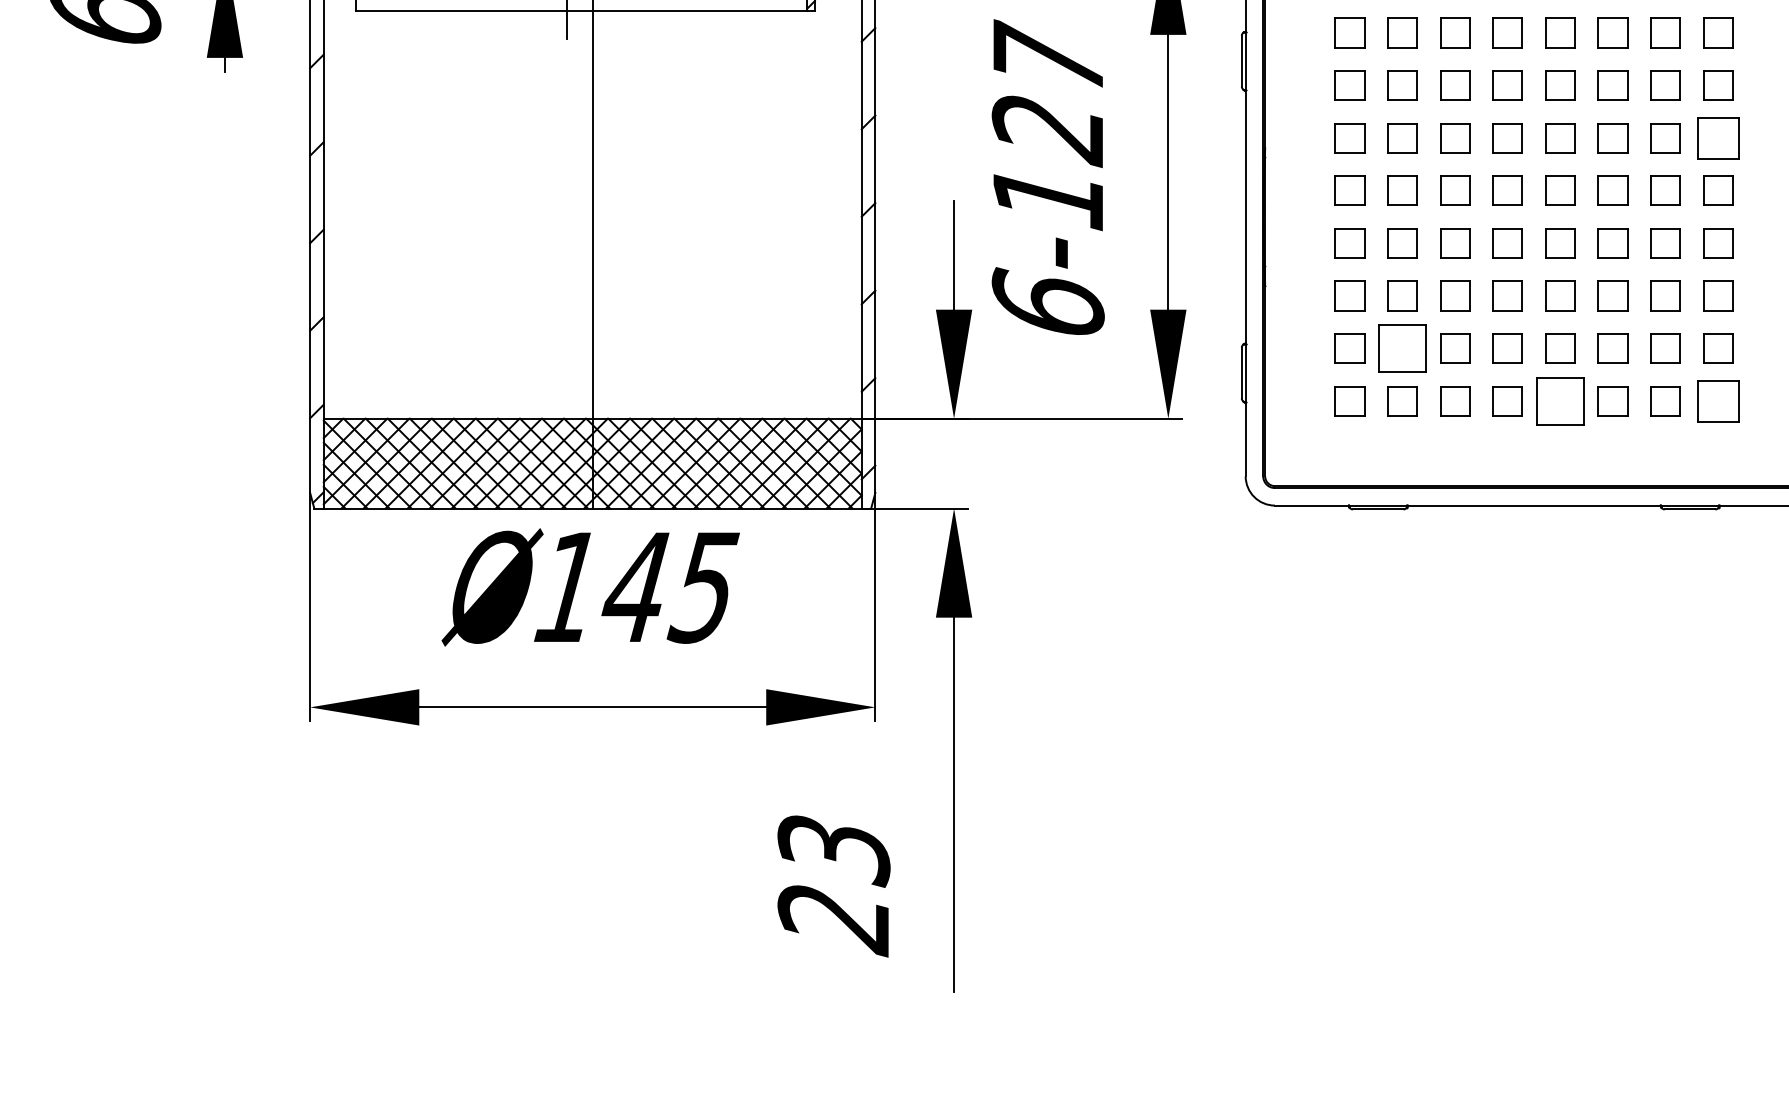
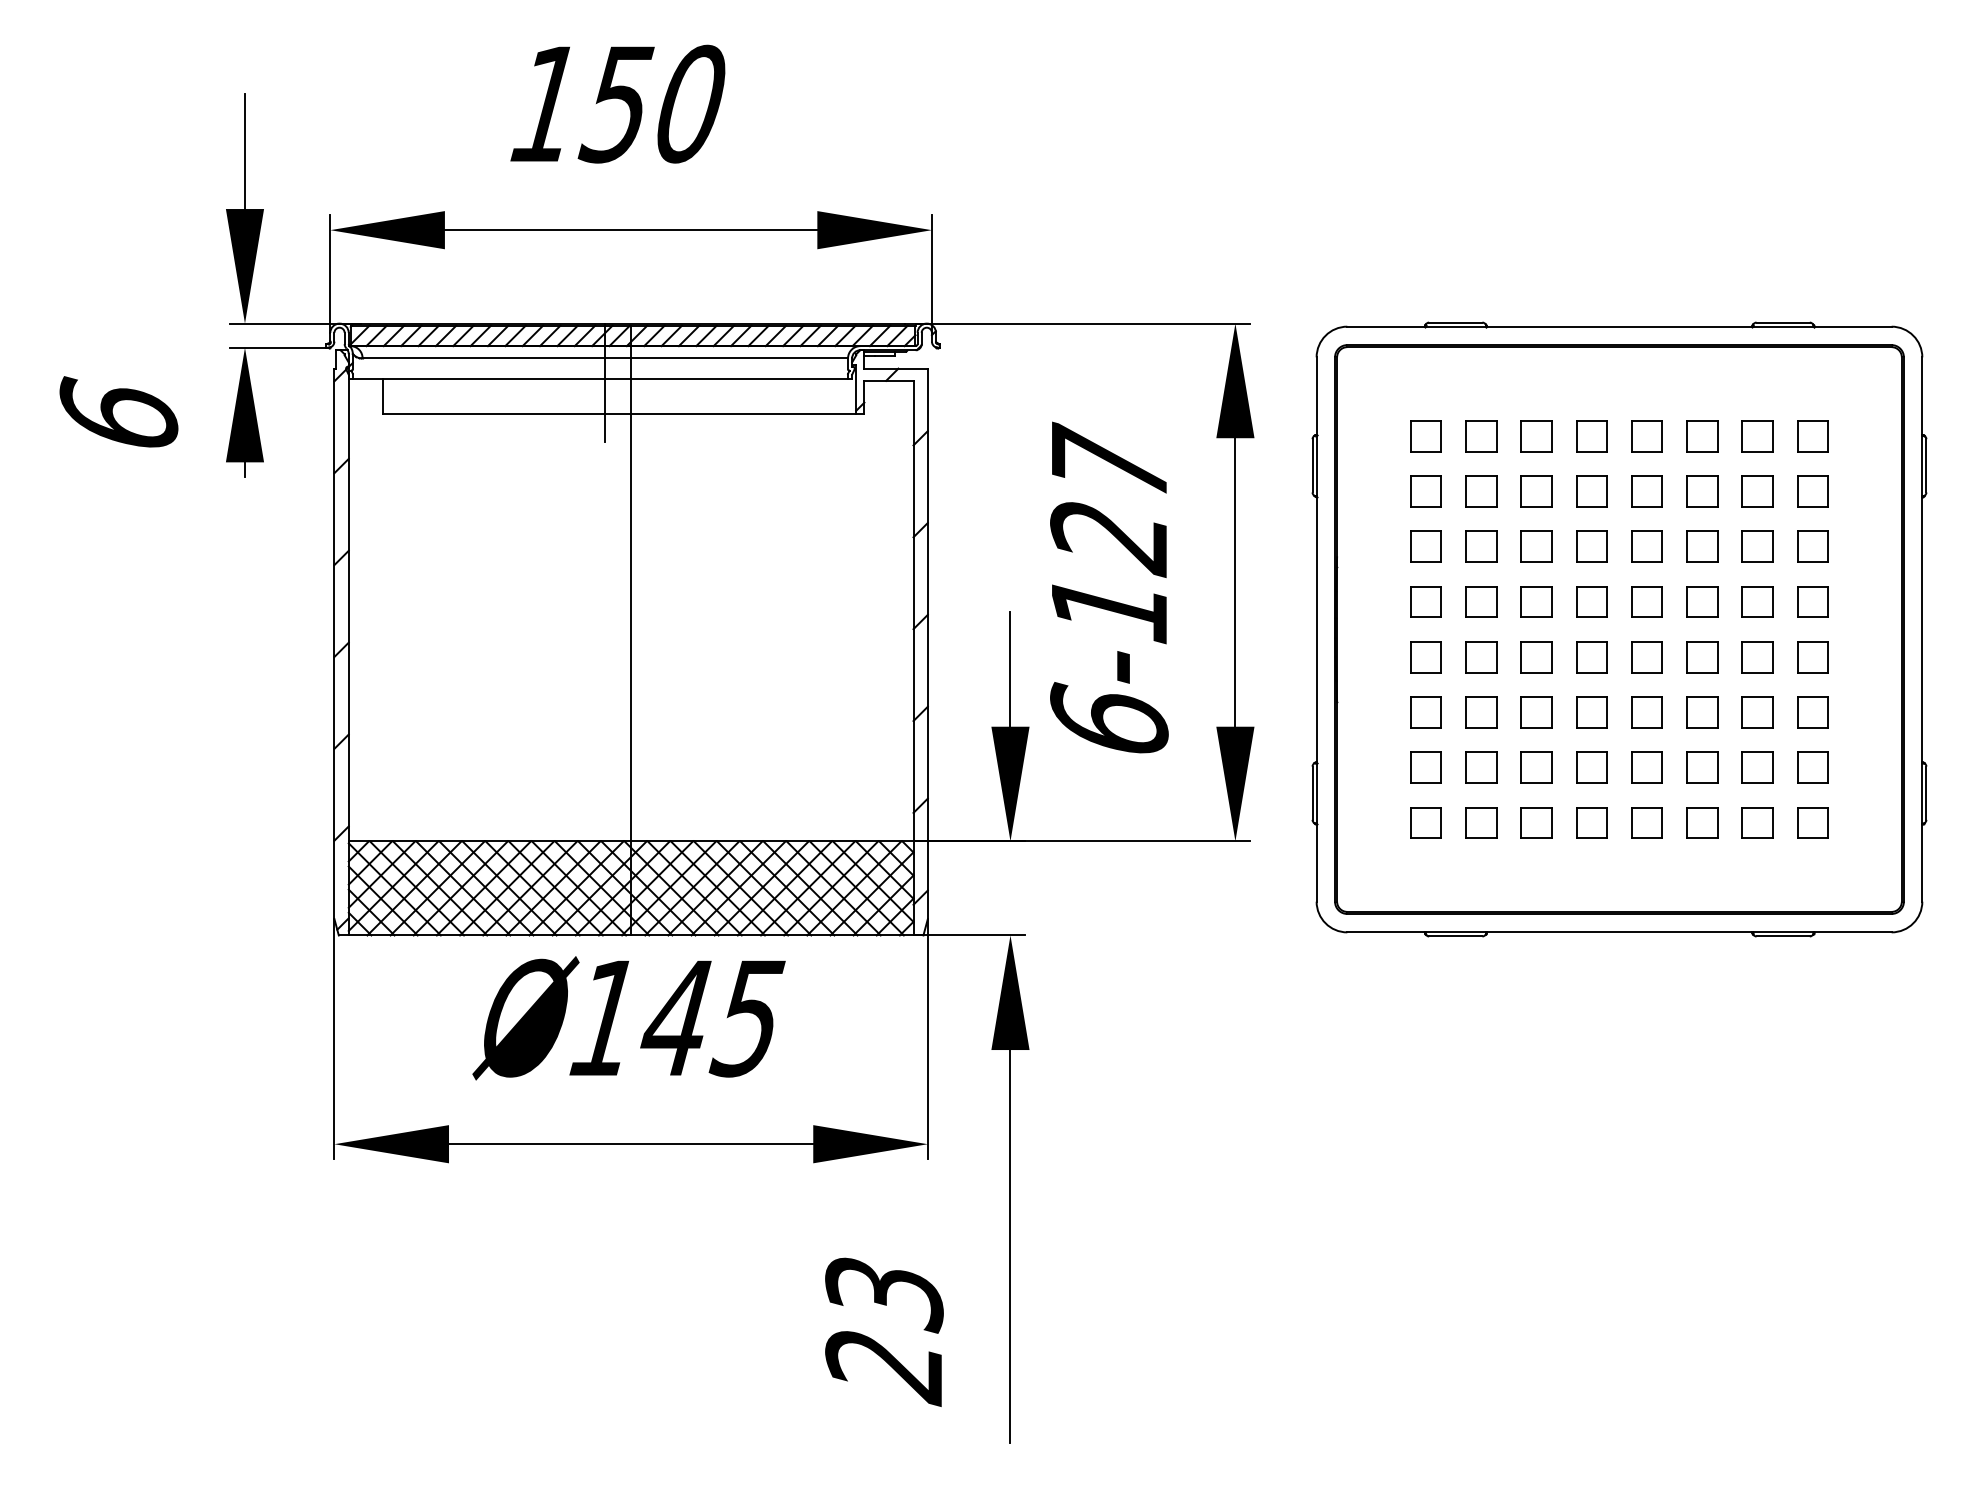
part: (1718, 138) -> (1812, 546), size x0.71
part: (1402, 348) -> (1481, 767), size x0.62
part: (1559, 400) -> (1646, 822), size x0.62
part: (1718, 400) -> (1812, 822), size x0.71

